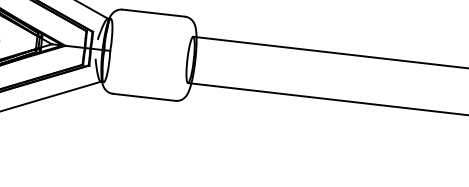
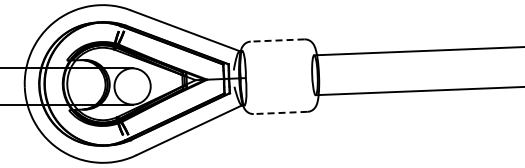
line: (153, 13) -> (277, 40), solid -> dashed
line: (144, 96) -> (280, 112), solid -> dashed

